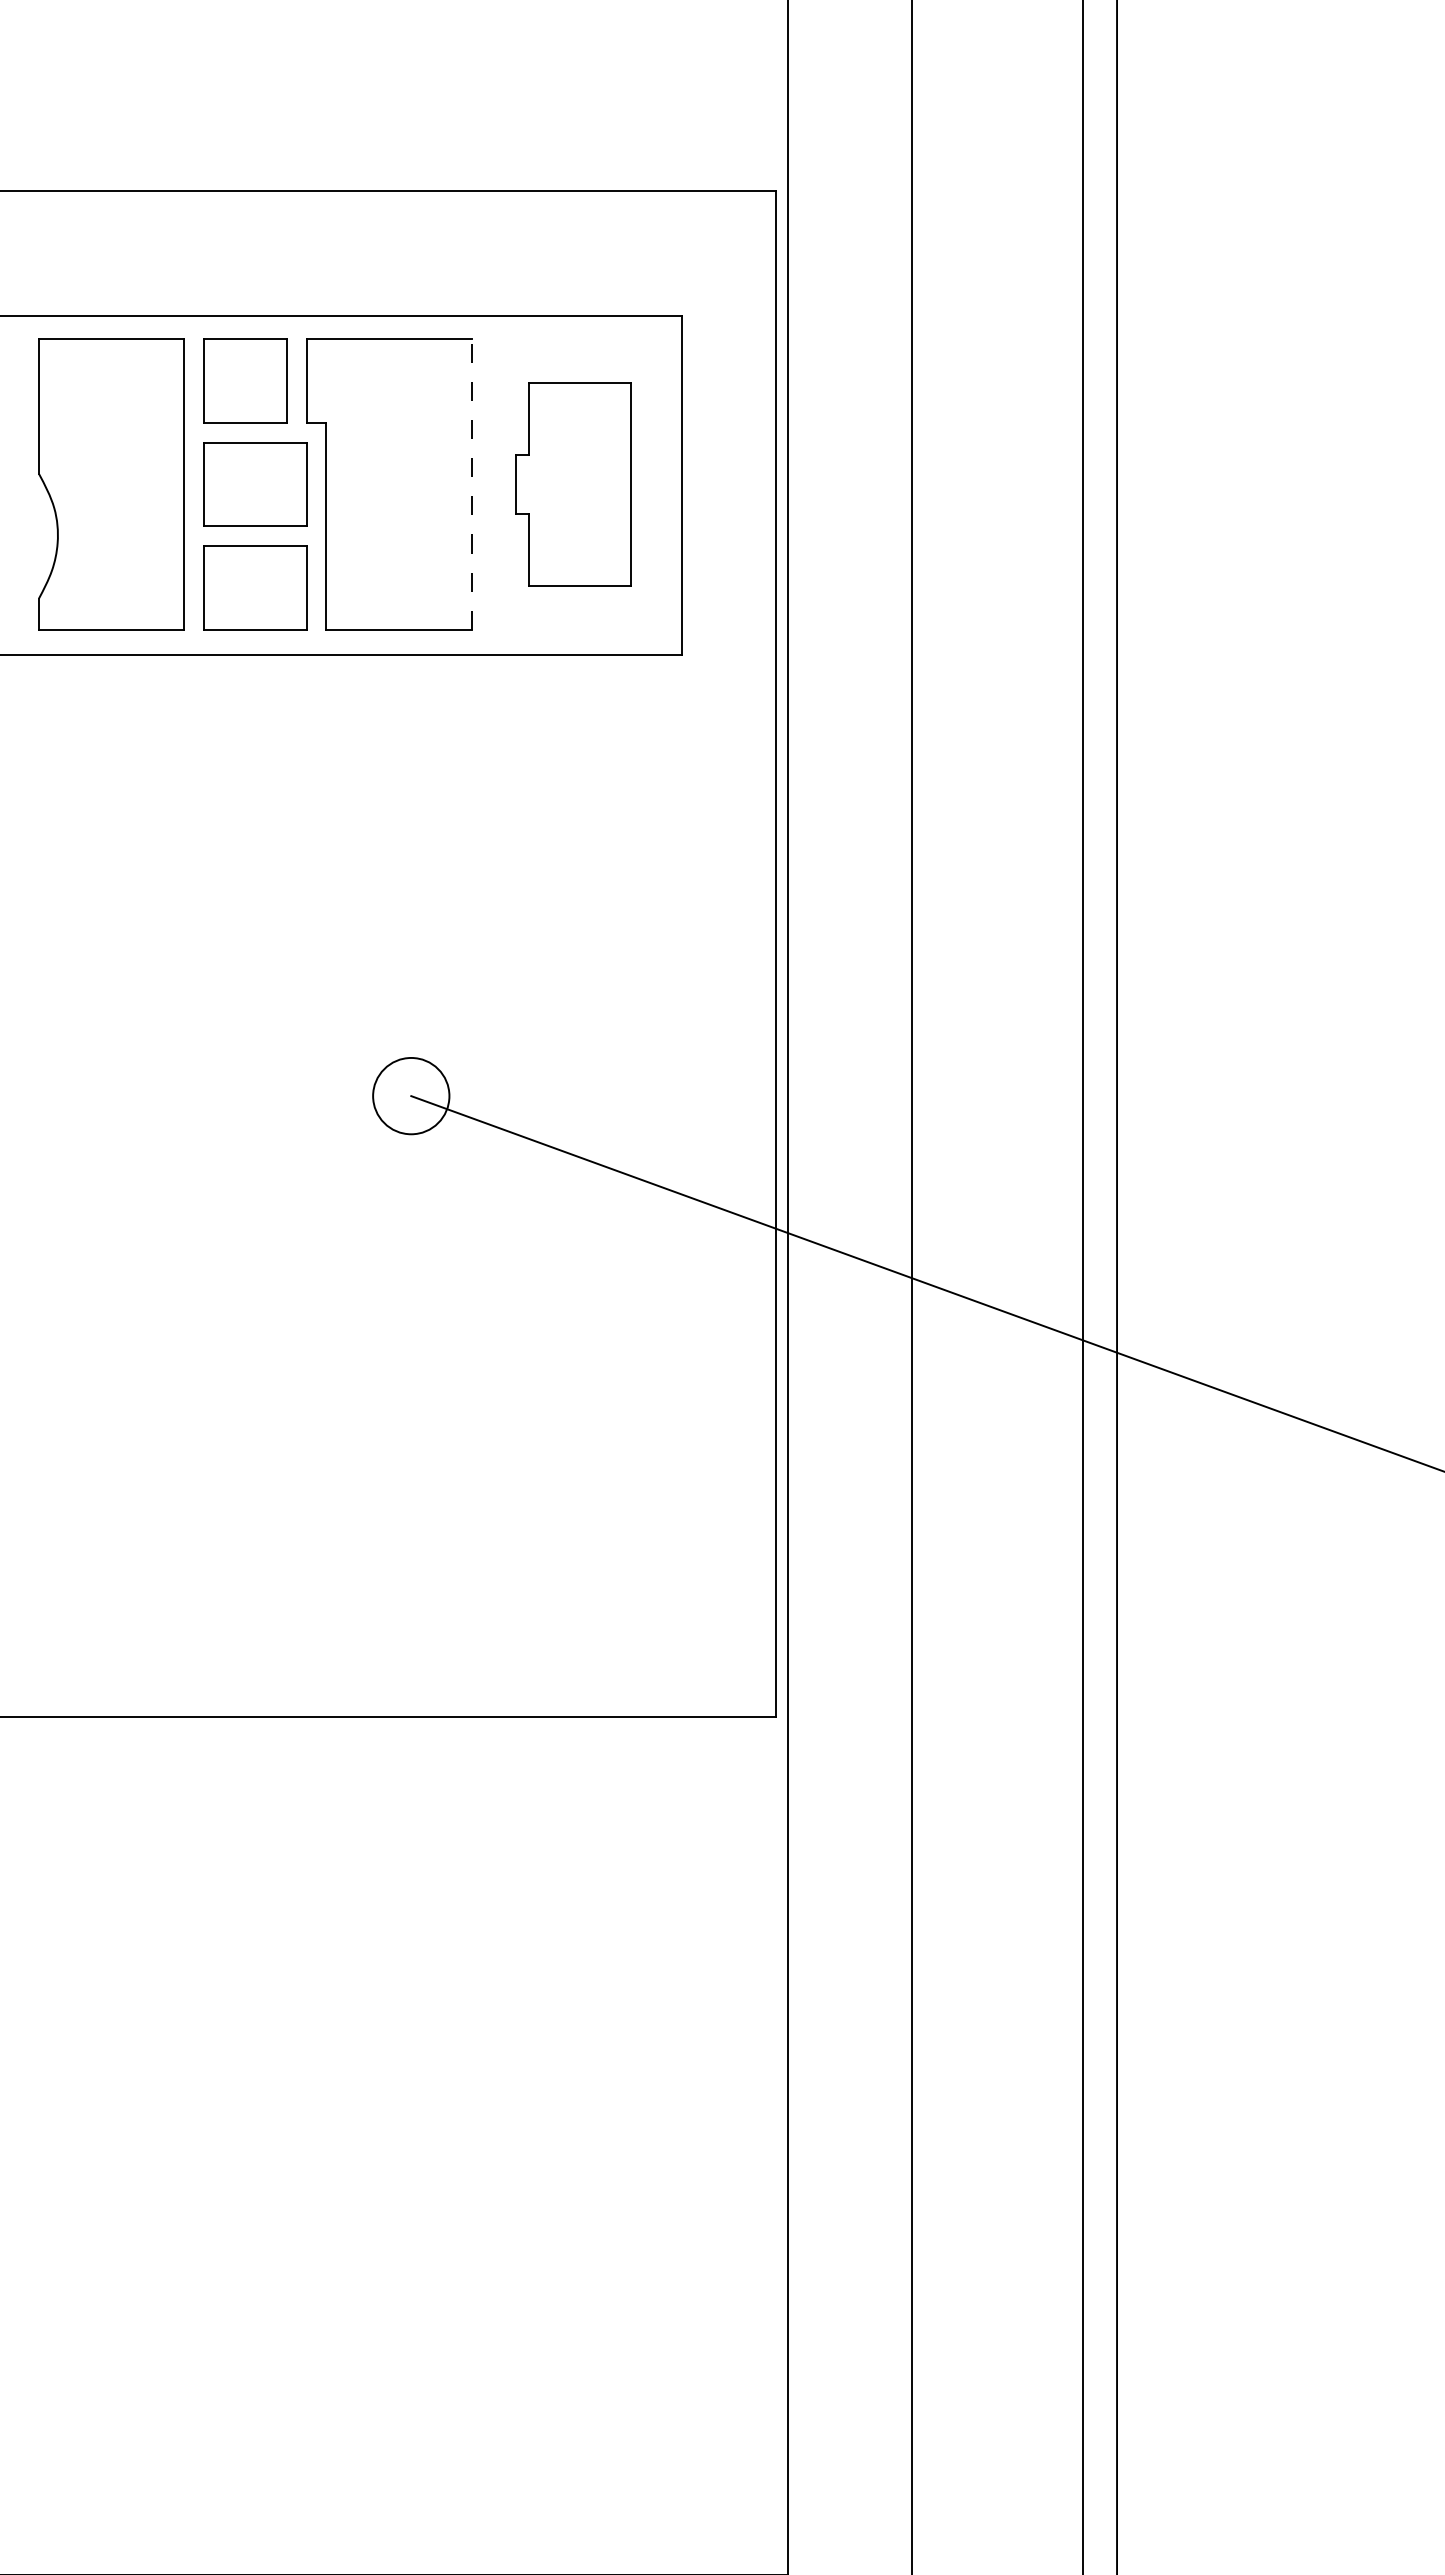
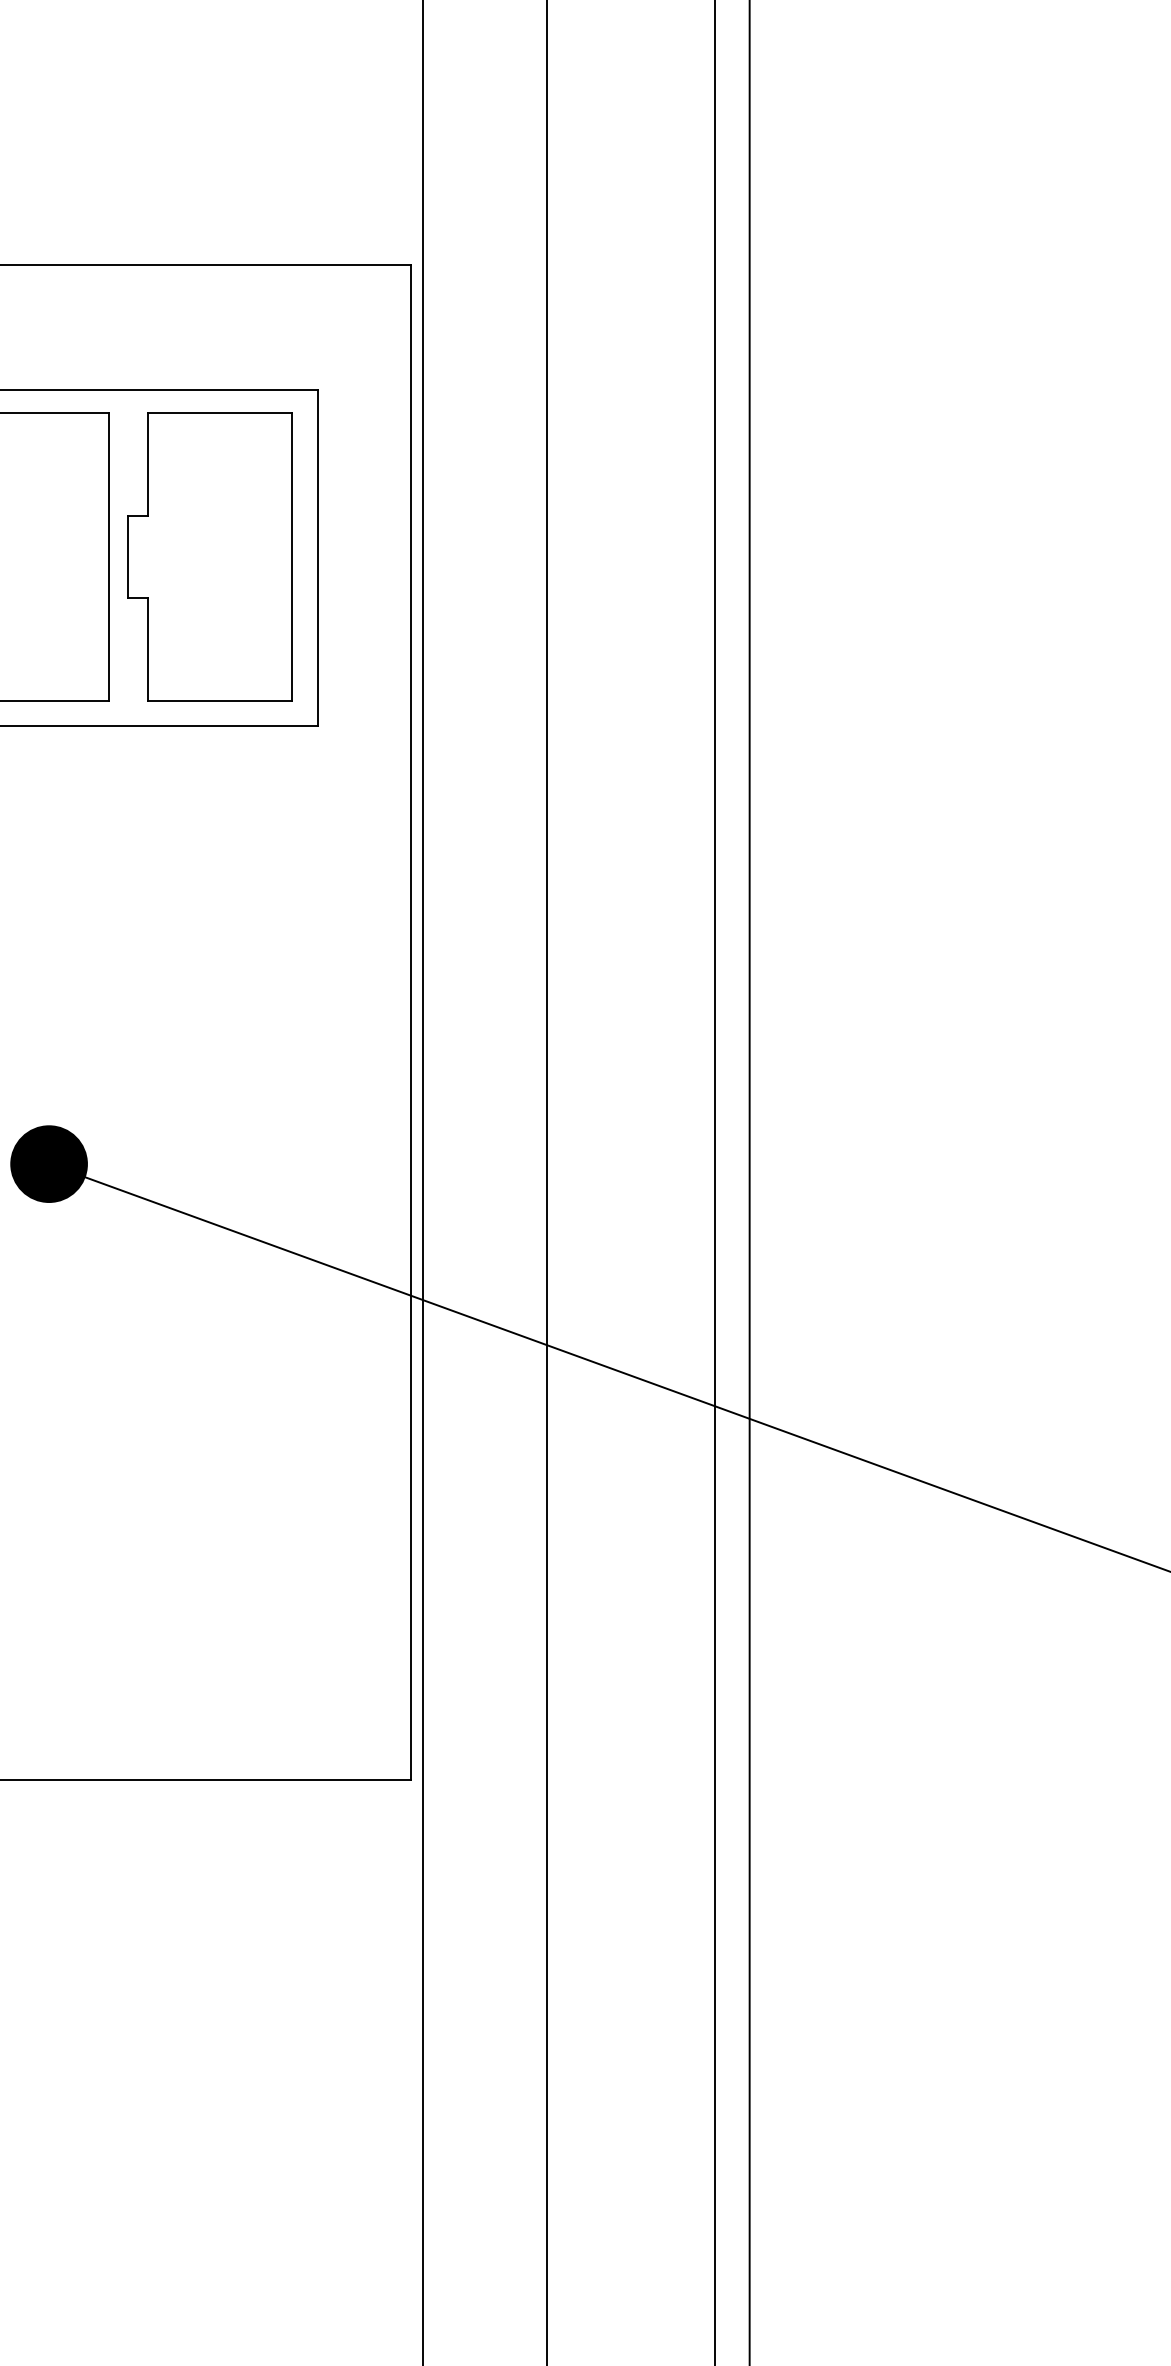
line: (471, 484) -> (108, 557), dashed -> solid
part: (573, 484) -> (210, 557), size x1.43
fill: (411, 1095) -> (49, 1163), added

